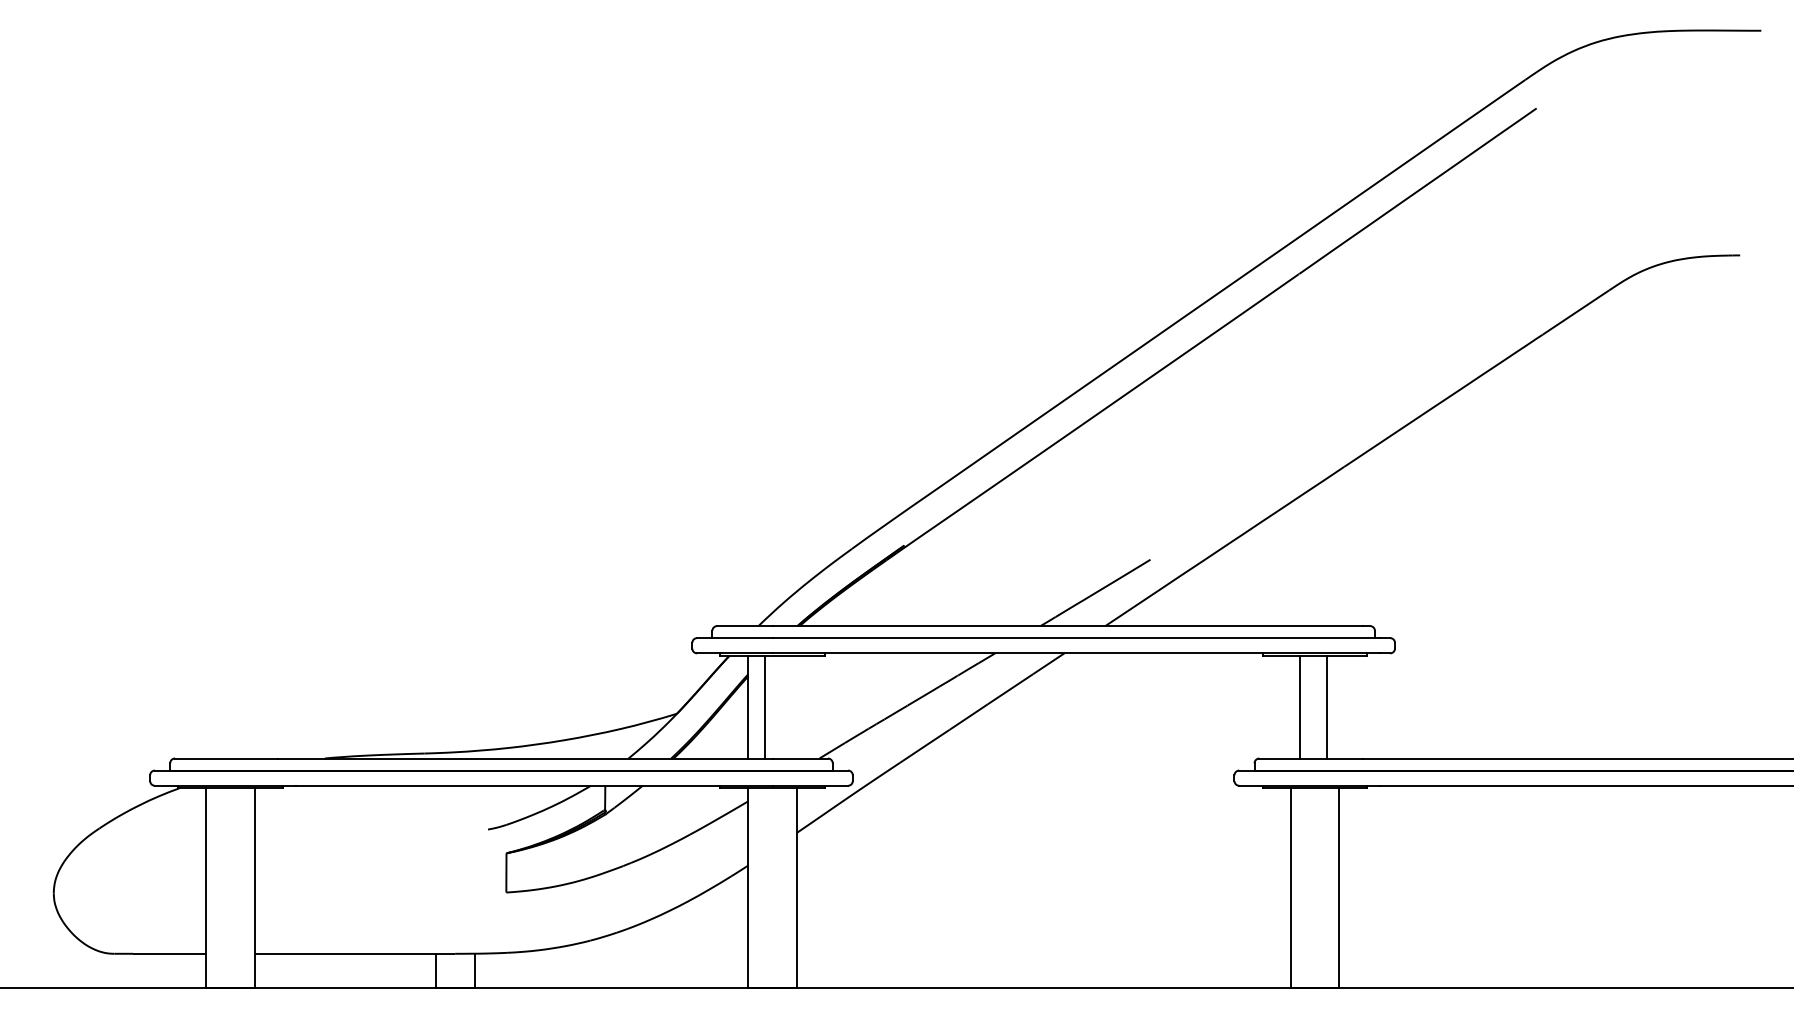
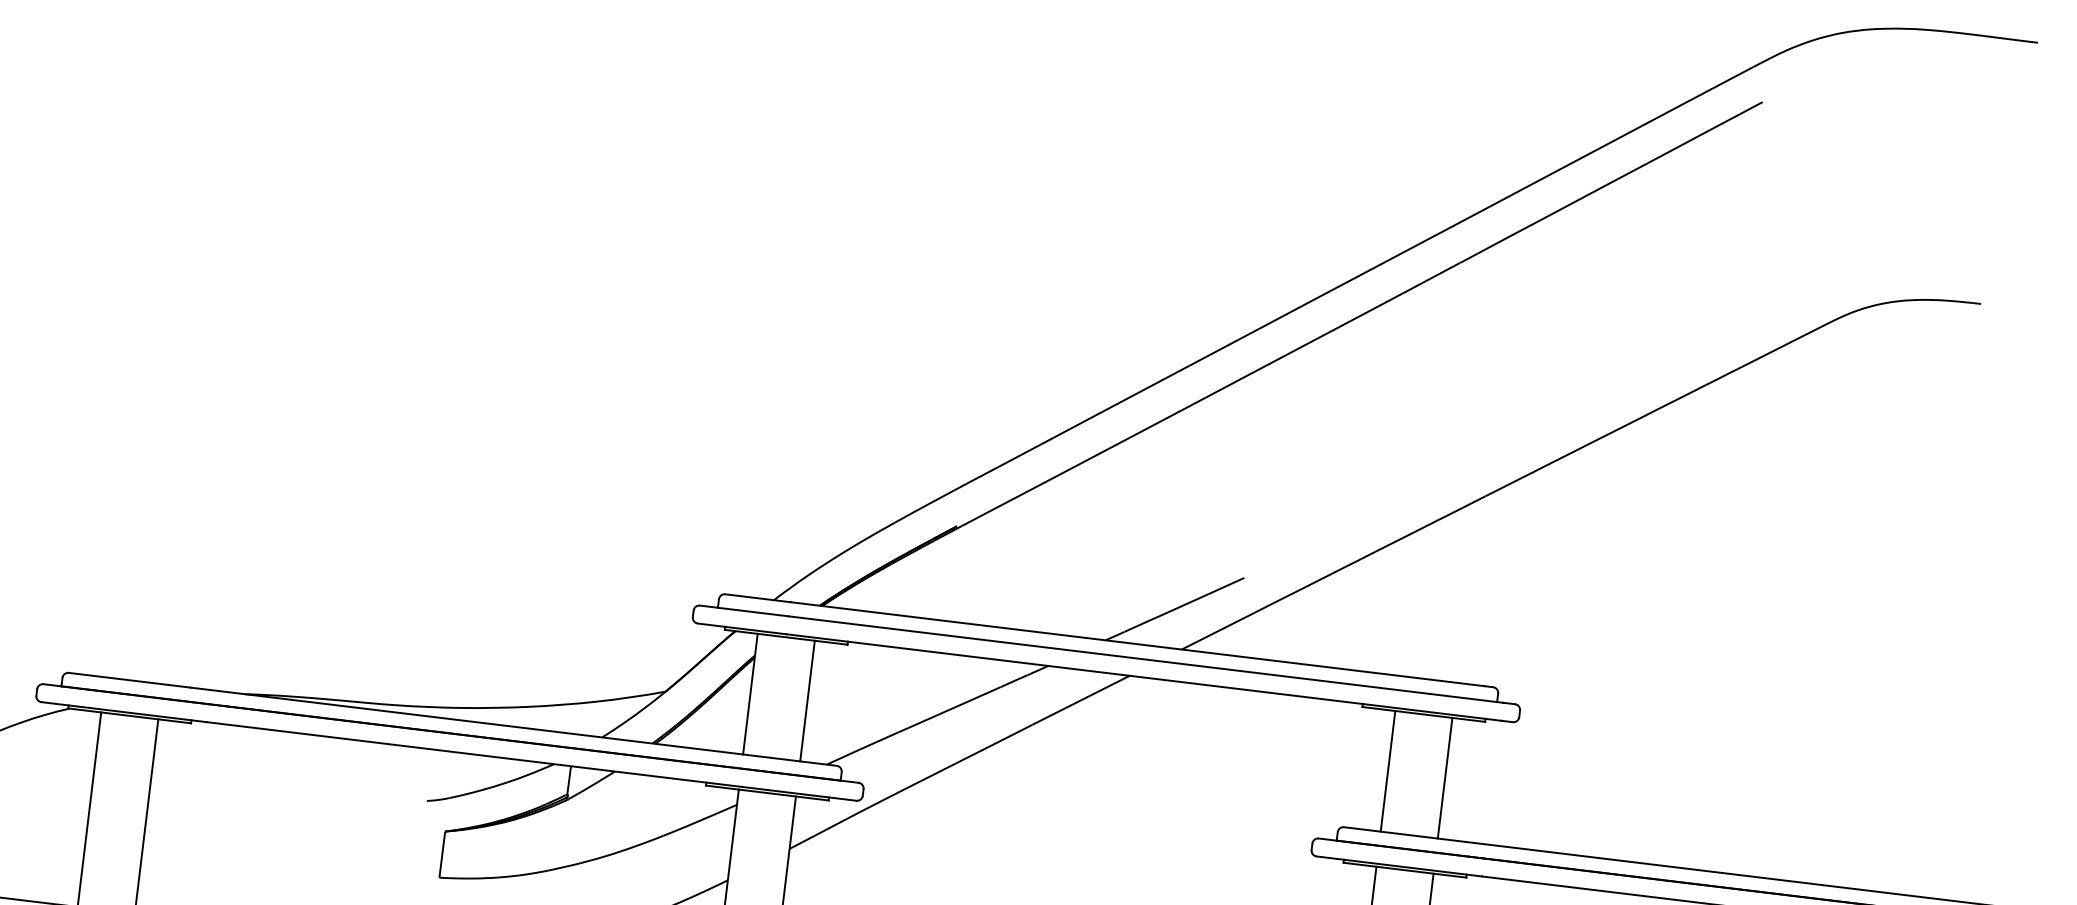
line: (764, 706) -> (807, 700), moved
line: (1300, 706) -> (1445, 777), moved
line: (1326, 706) -> (1388, 770), moved

